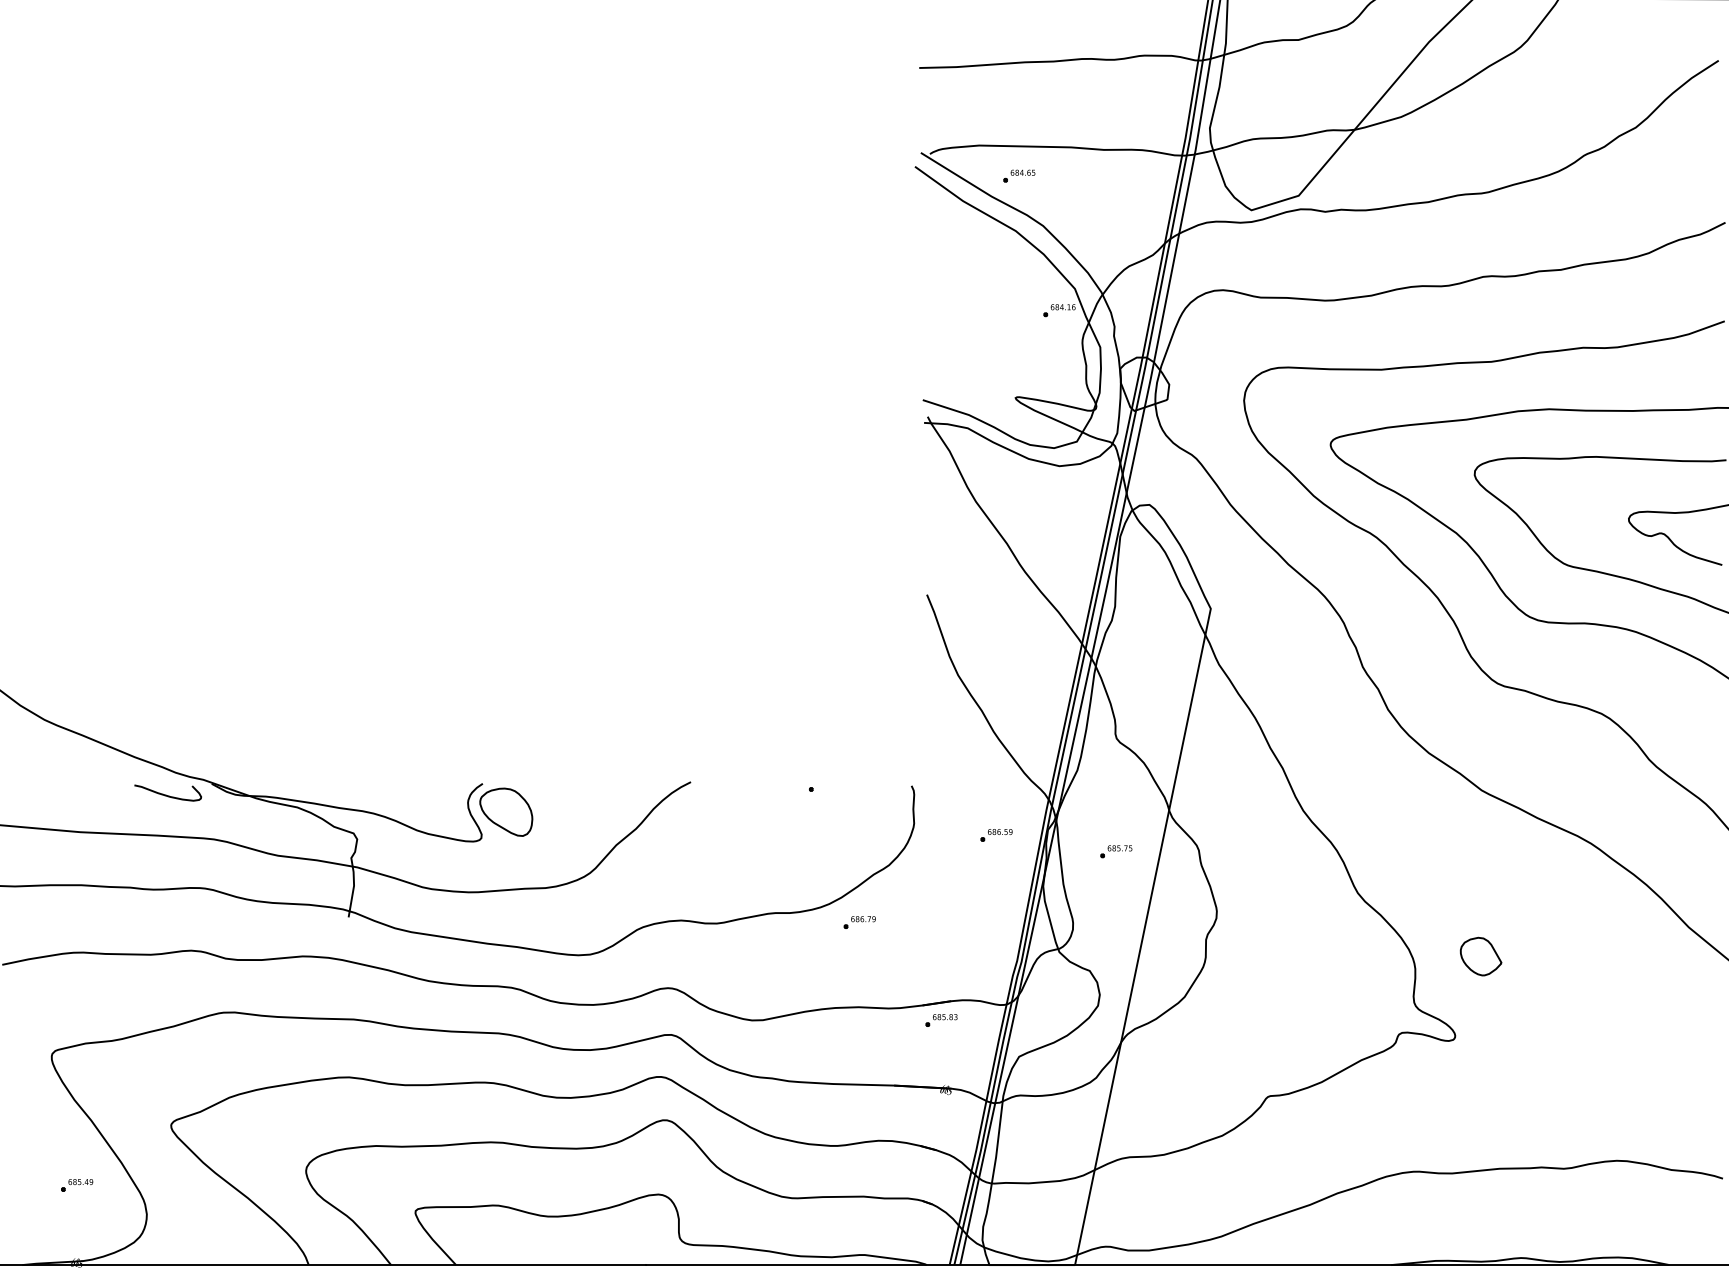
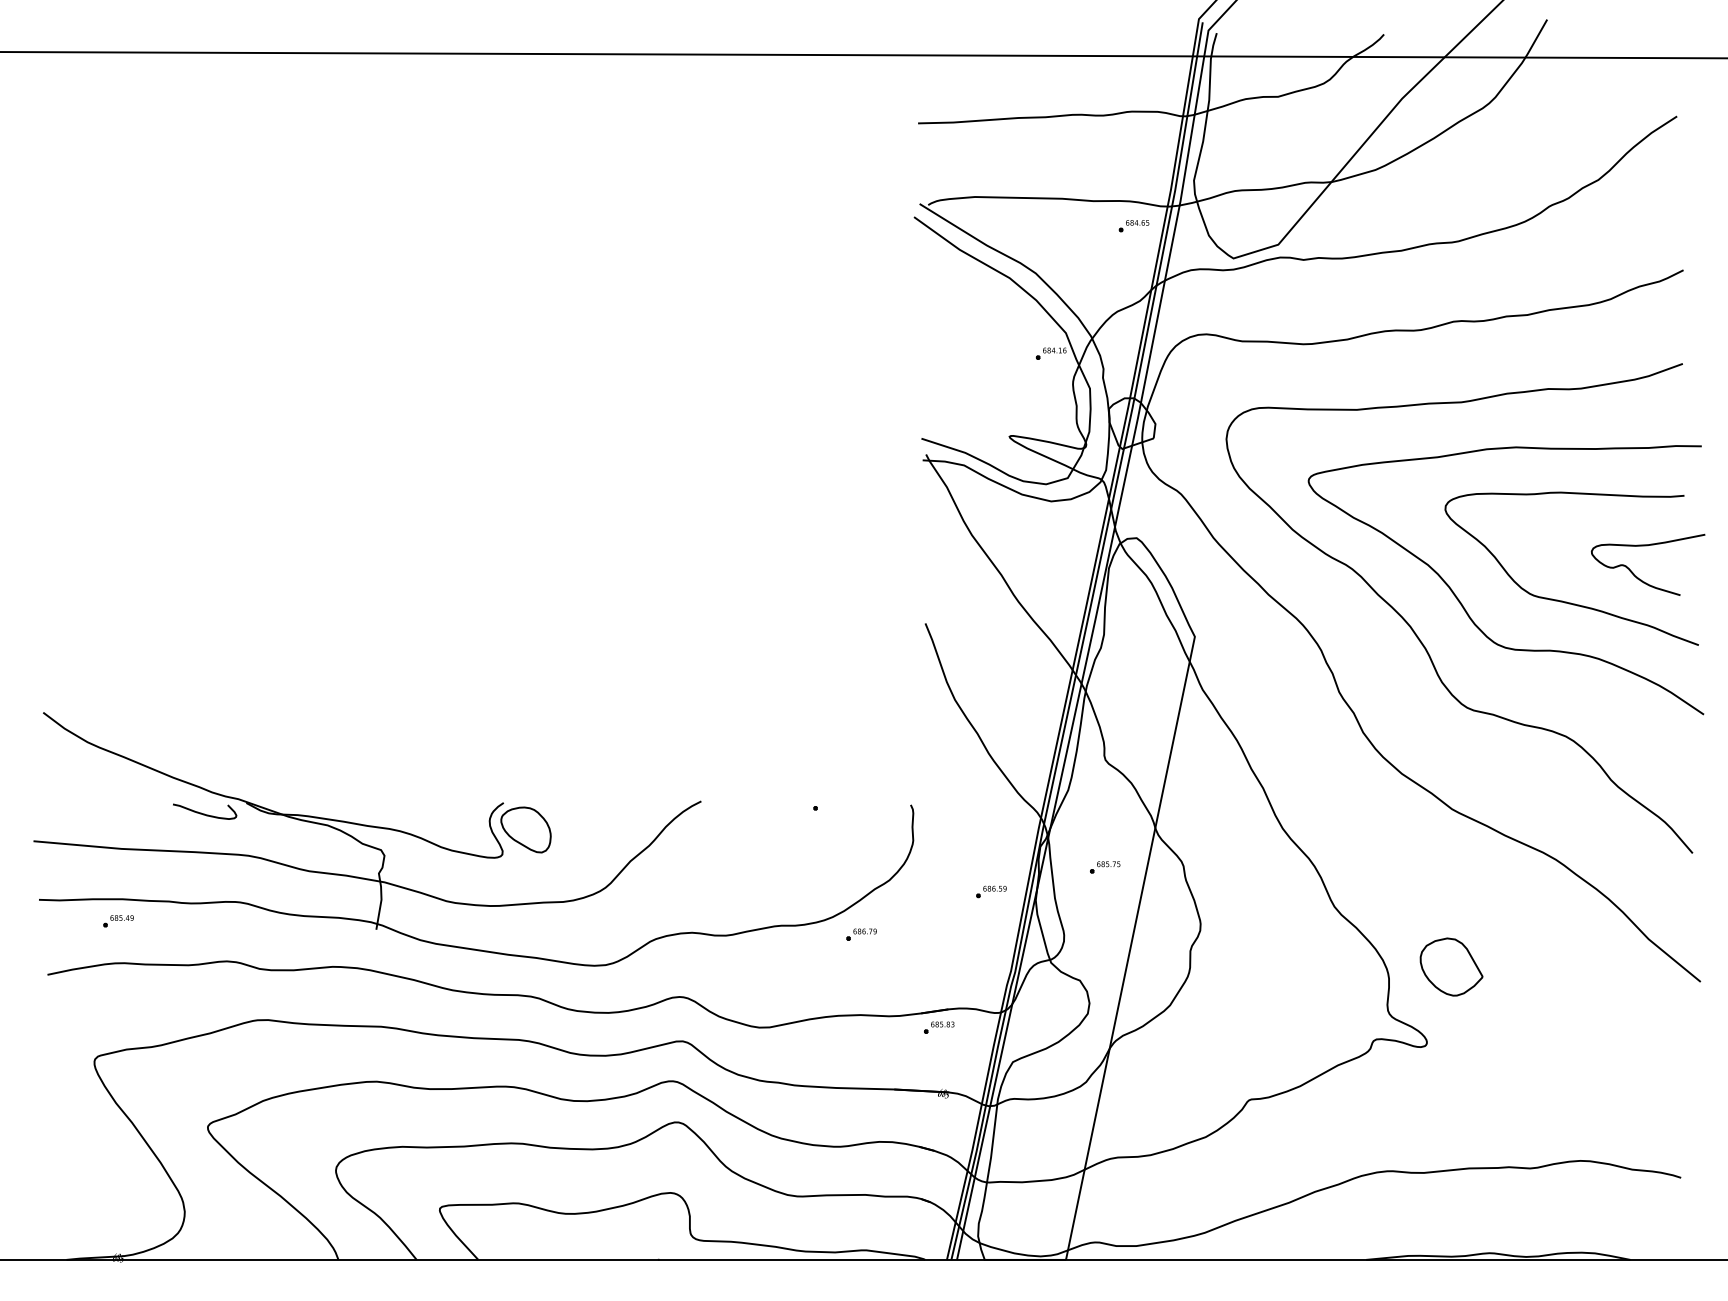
part: (1018, 176) -> (1133, 226), moved
part: (996, 834) -> (991, 891), moved
part: (1481, 956) -> (1451, 966), size x1.6
part: (77, 1185) -> (118, 921), moved

